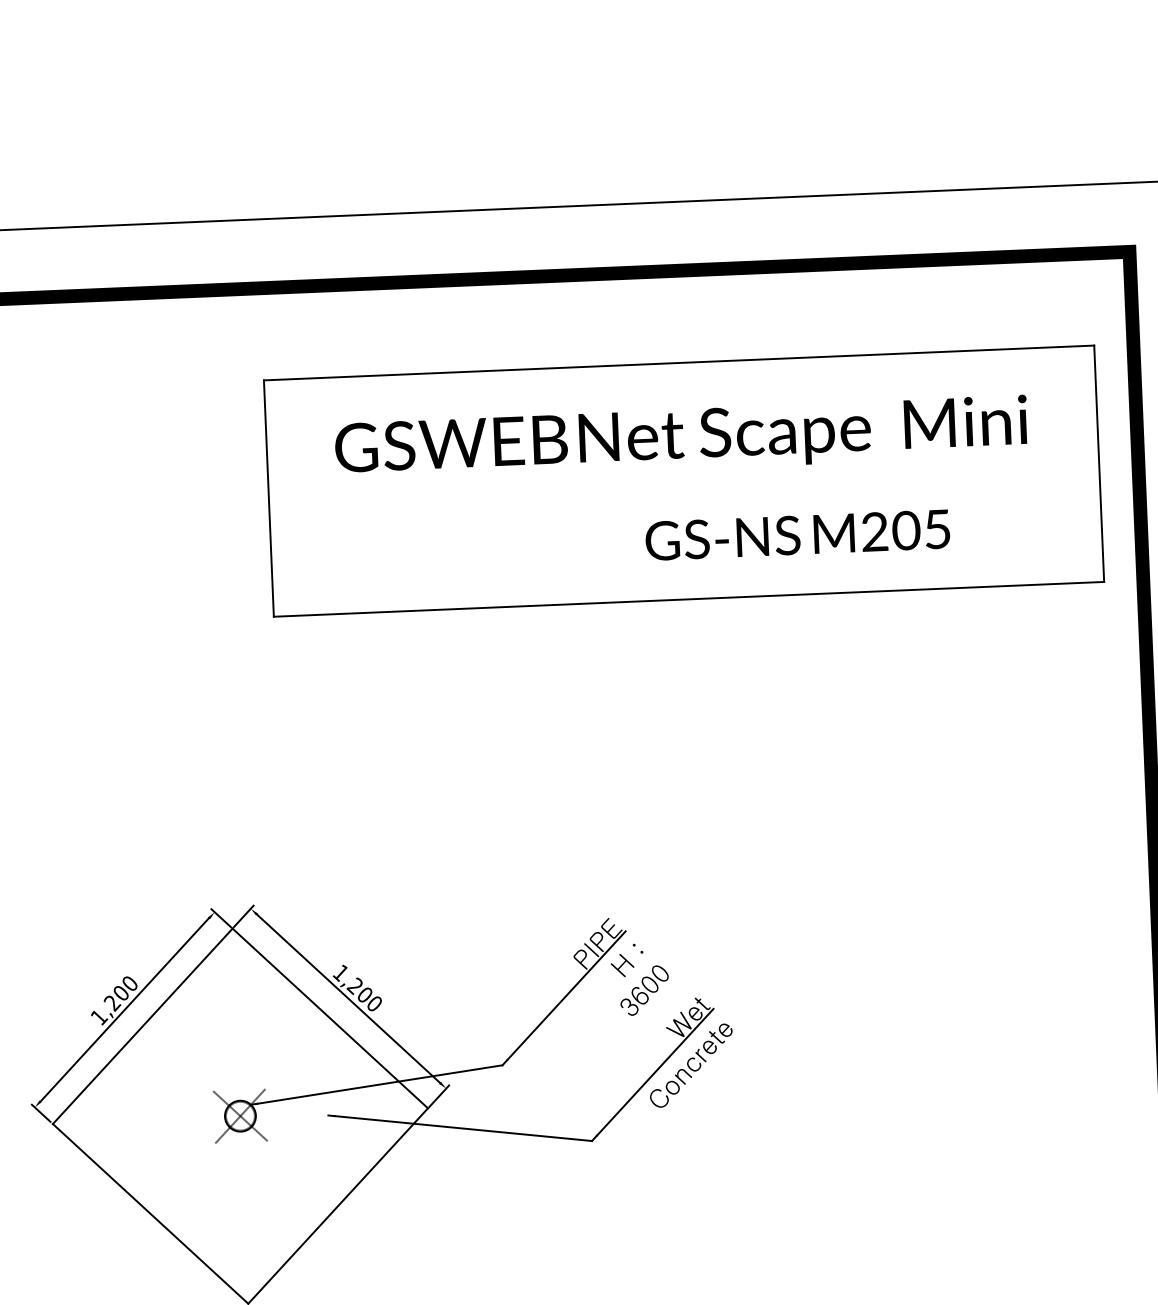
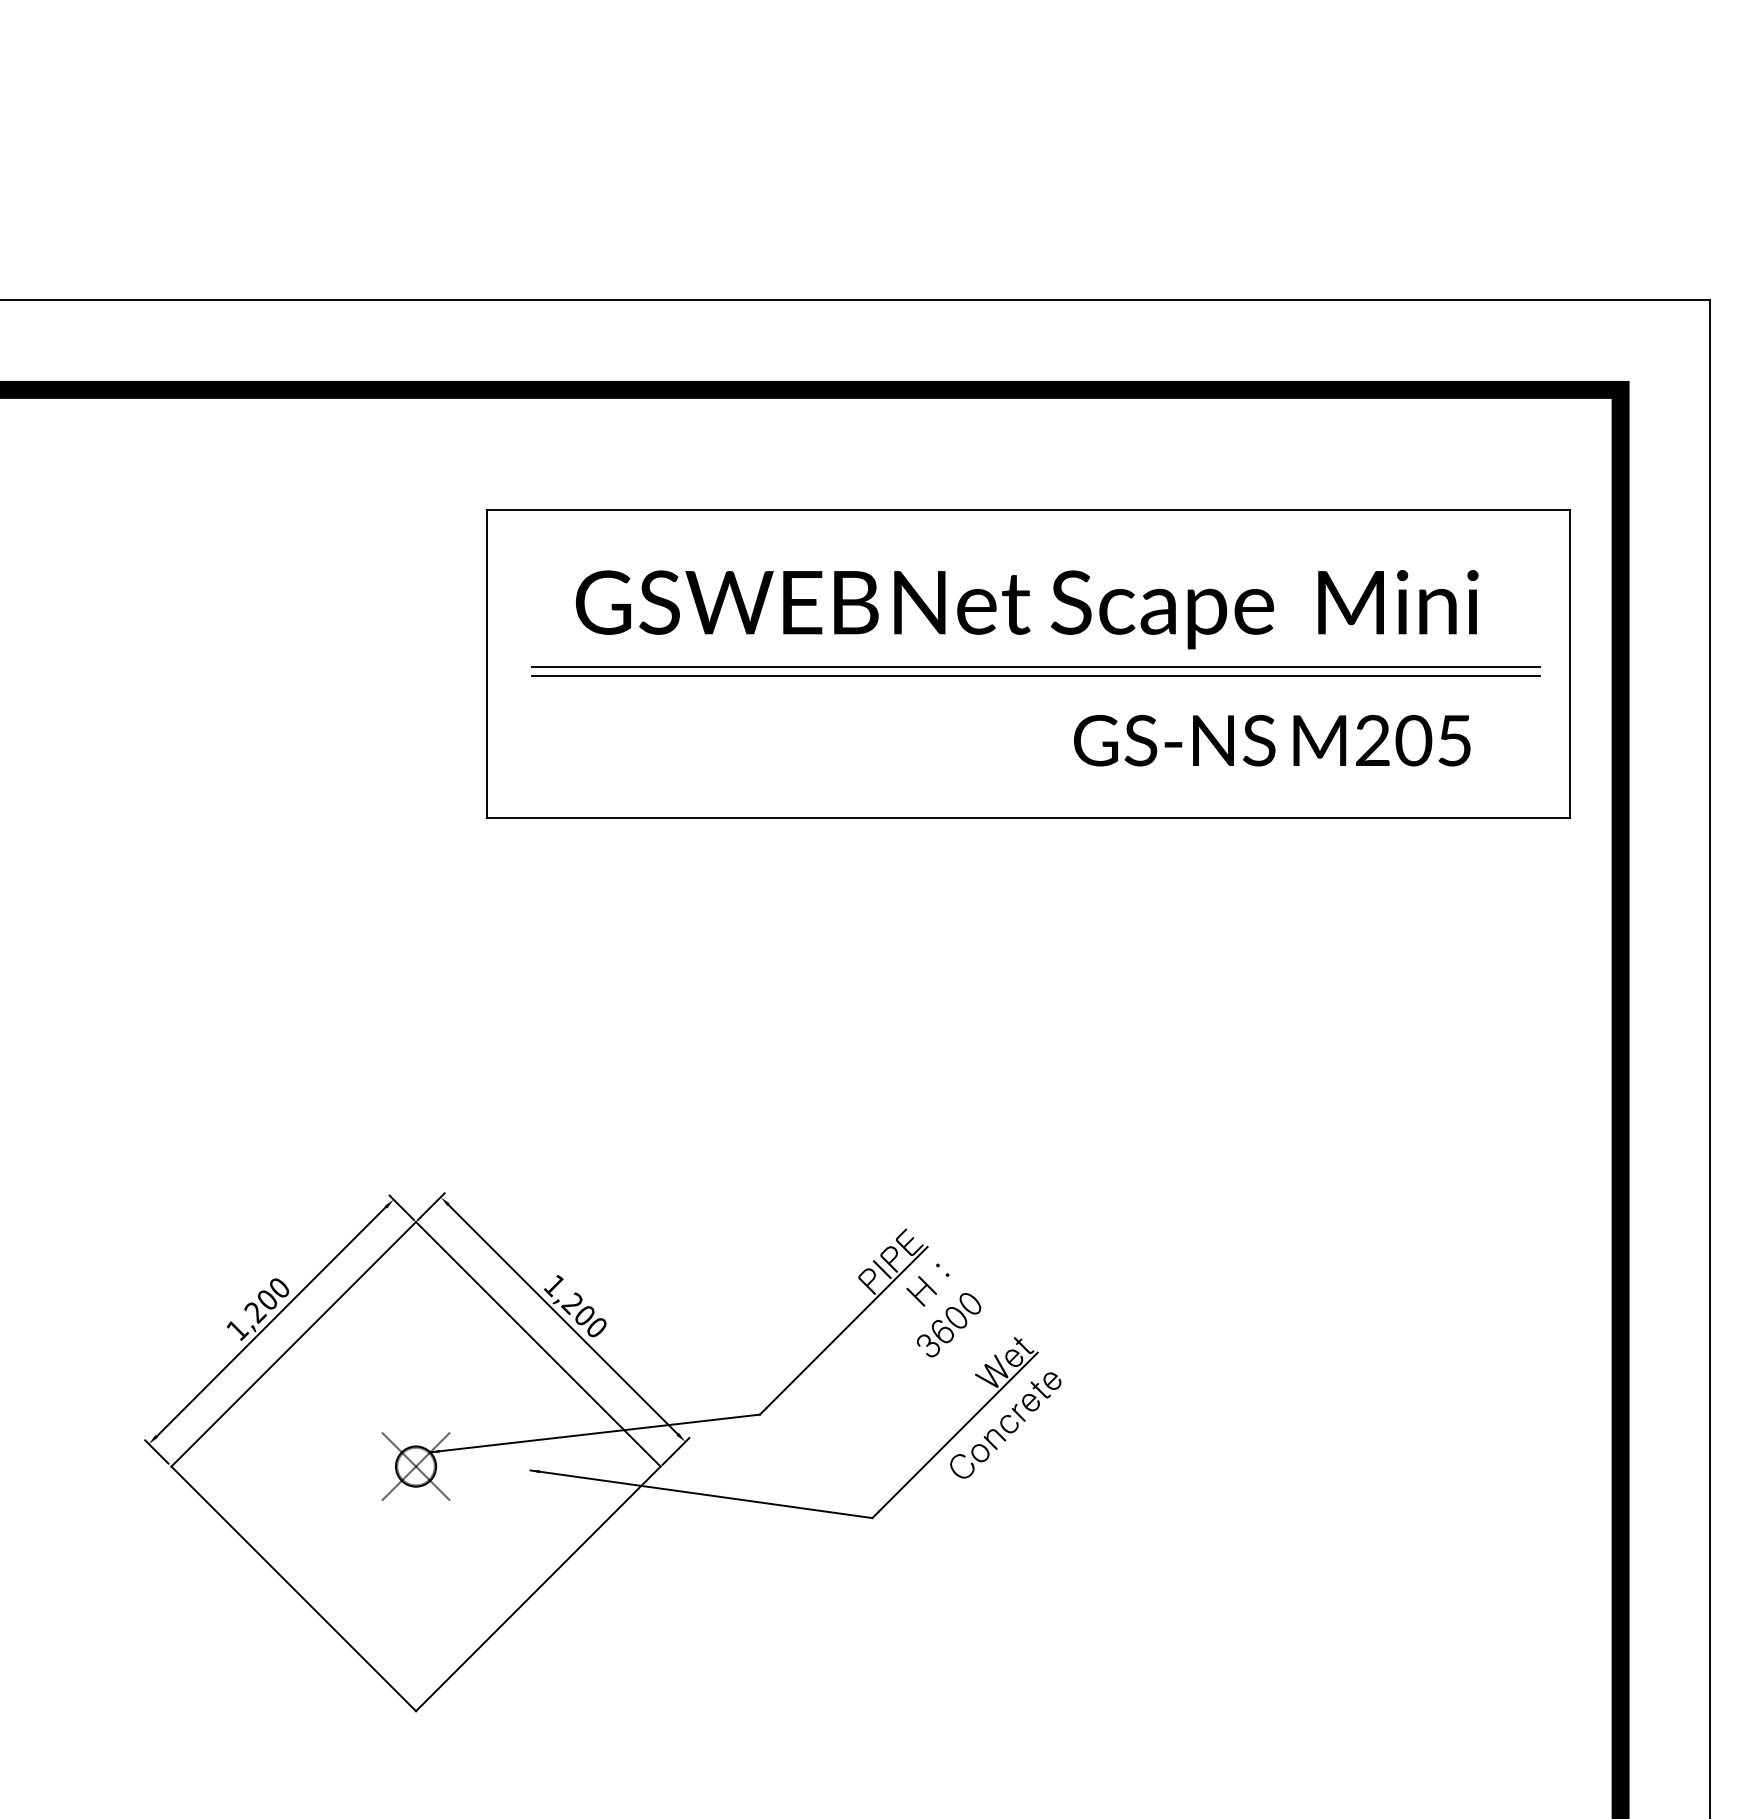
line: (689, 482) -> (1035, 666), added
line: (690, 489) -> (1035, 675), added
text: (797, 535) -> (1272, 740), moved

